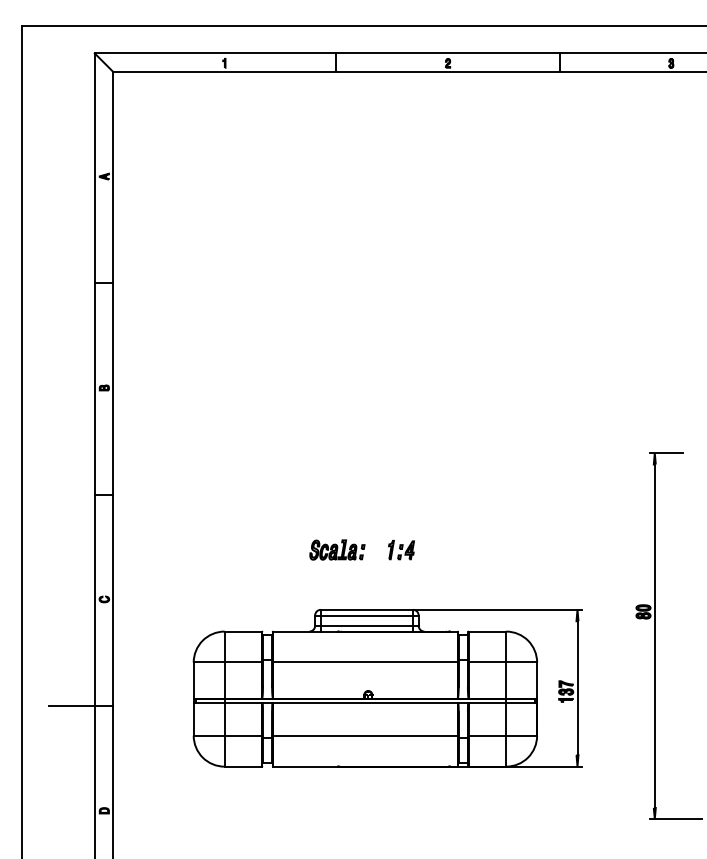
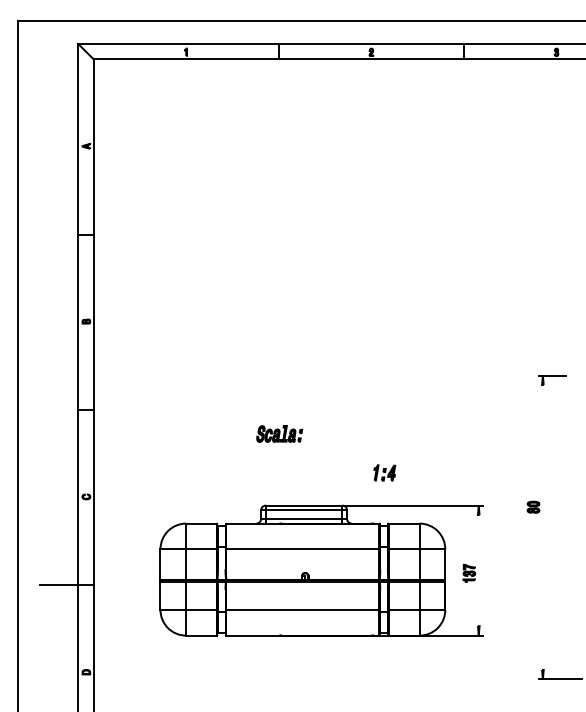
part: (337, 549) -> (279, 433), moved
part: (401, 549) -> (384, 472), moved
line: (654, 636) -> (542, 527), removed
line: (577, 688) -> (478, 570), removed

